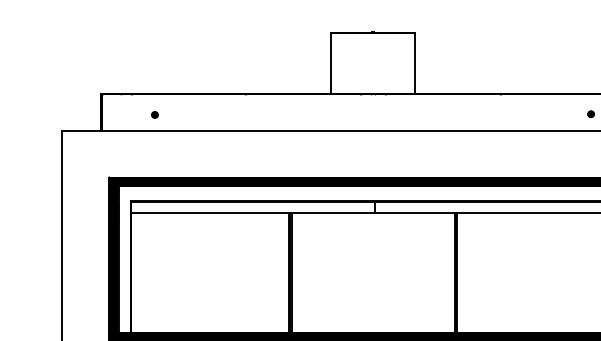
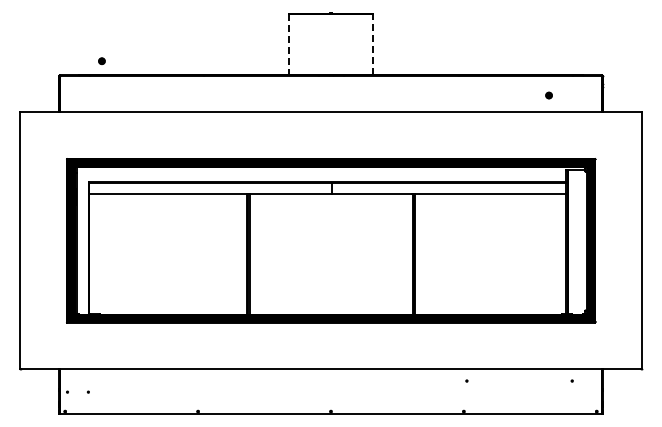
line: (414, 63) -> (372, 44), solid -> dashed
line: (331, 64) -> (289, 45), solid -> dashed
part: (154, 115) -> (101, 61), moved

